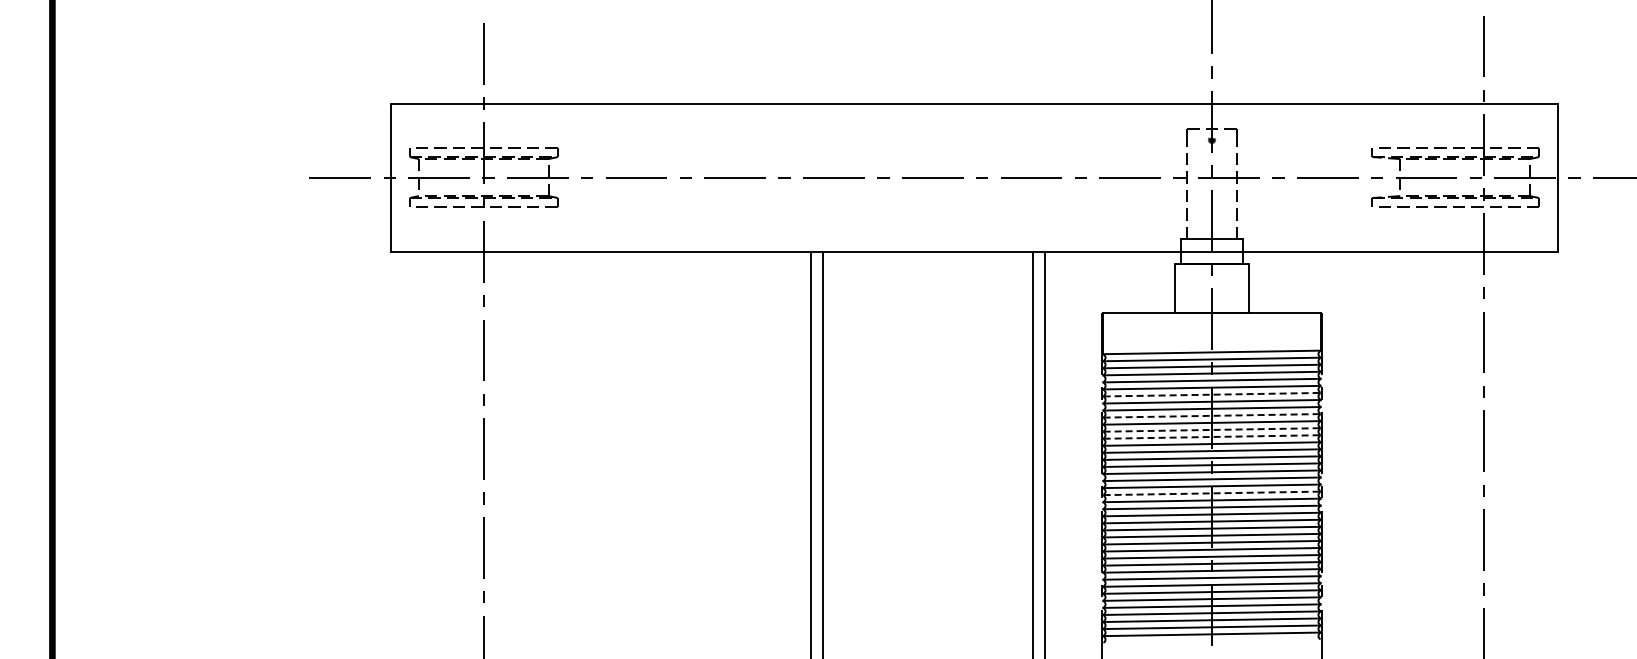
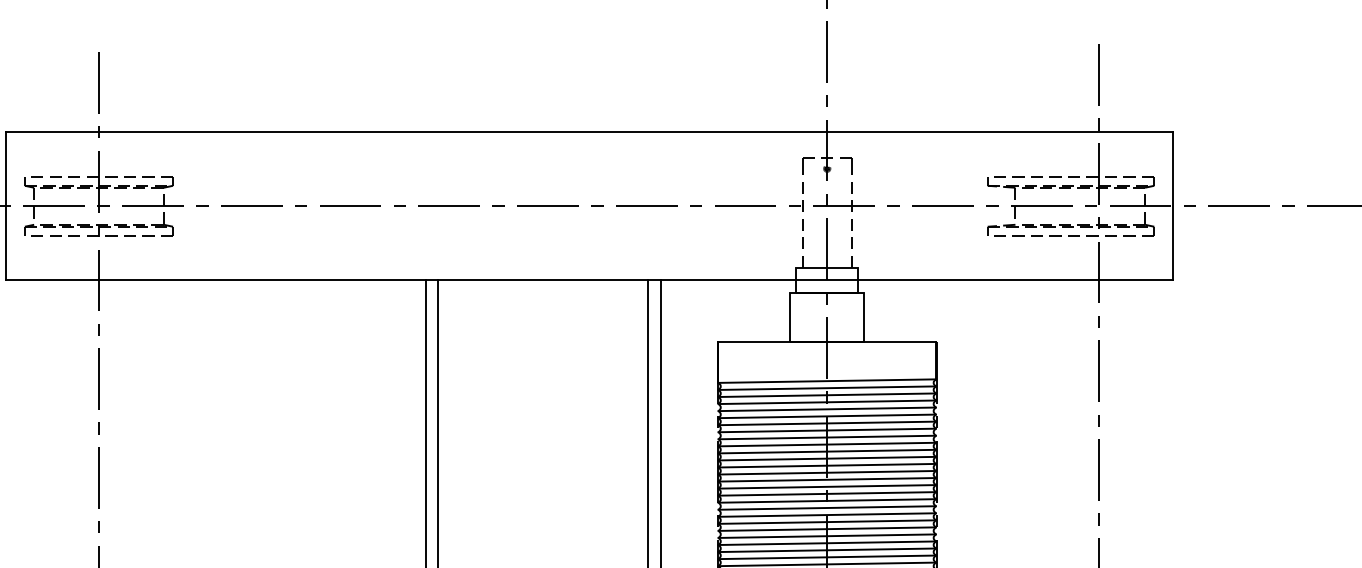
line: (1212, 394) -> (827, 423), dashed -> solid
line: (1212, 415) -> (827, 444), dashed -> solid
line: (1212, 429) -> (827, 458), dashed -> solid
line: (1212, 436) -> (827, 465), dashed -> solid
line: (1212, 493) -> (827, 522), dashed -> solid

